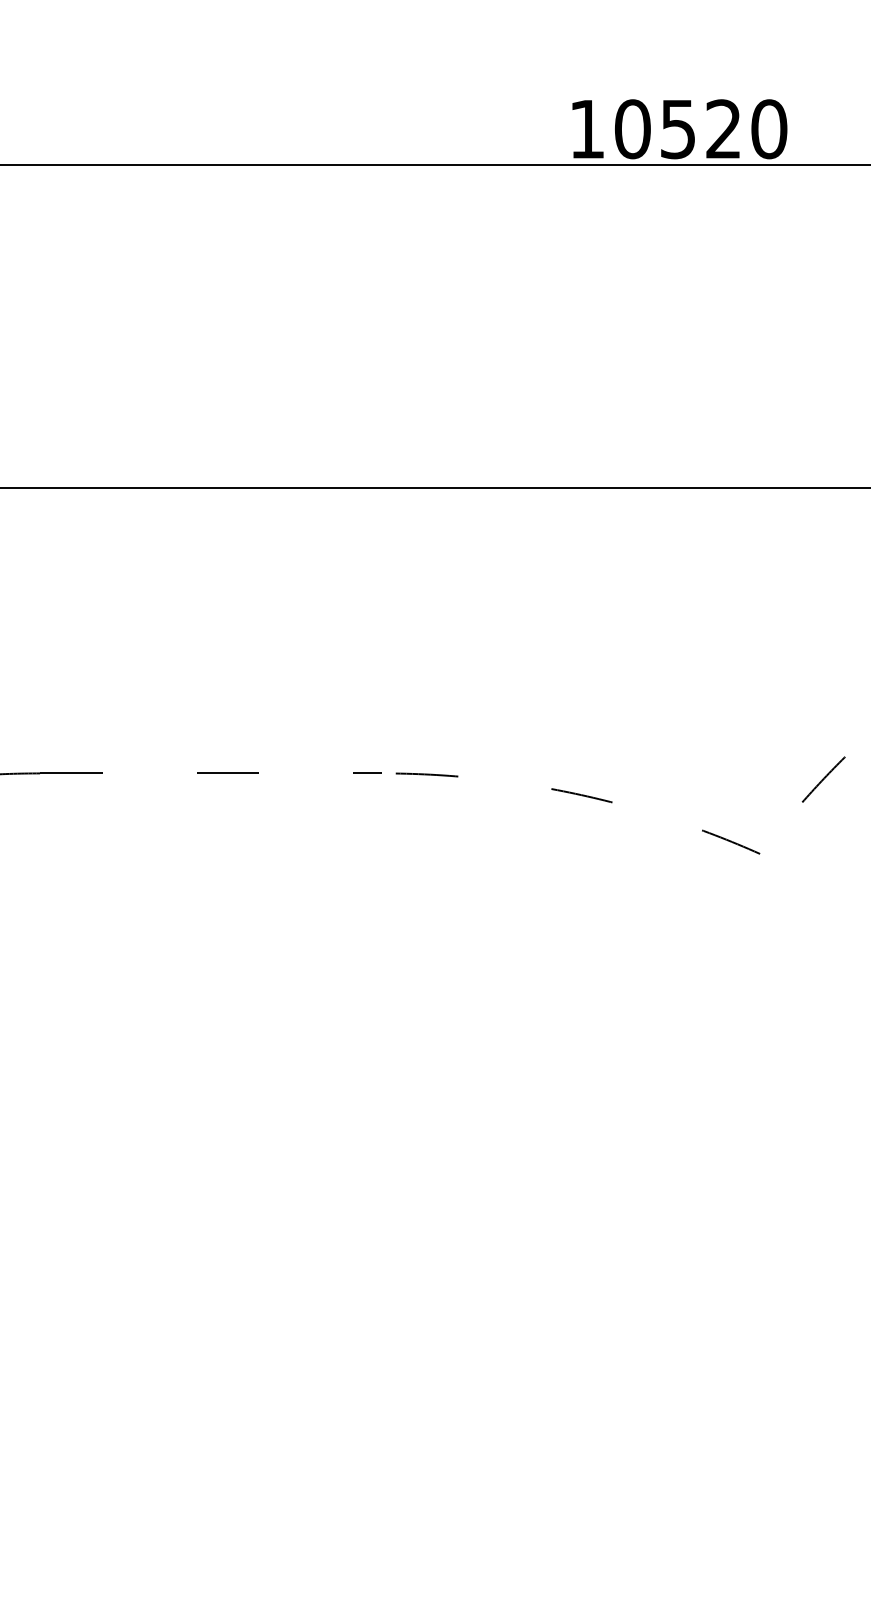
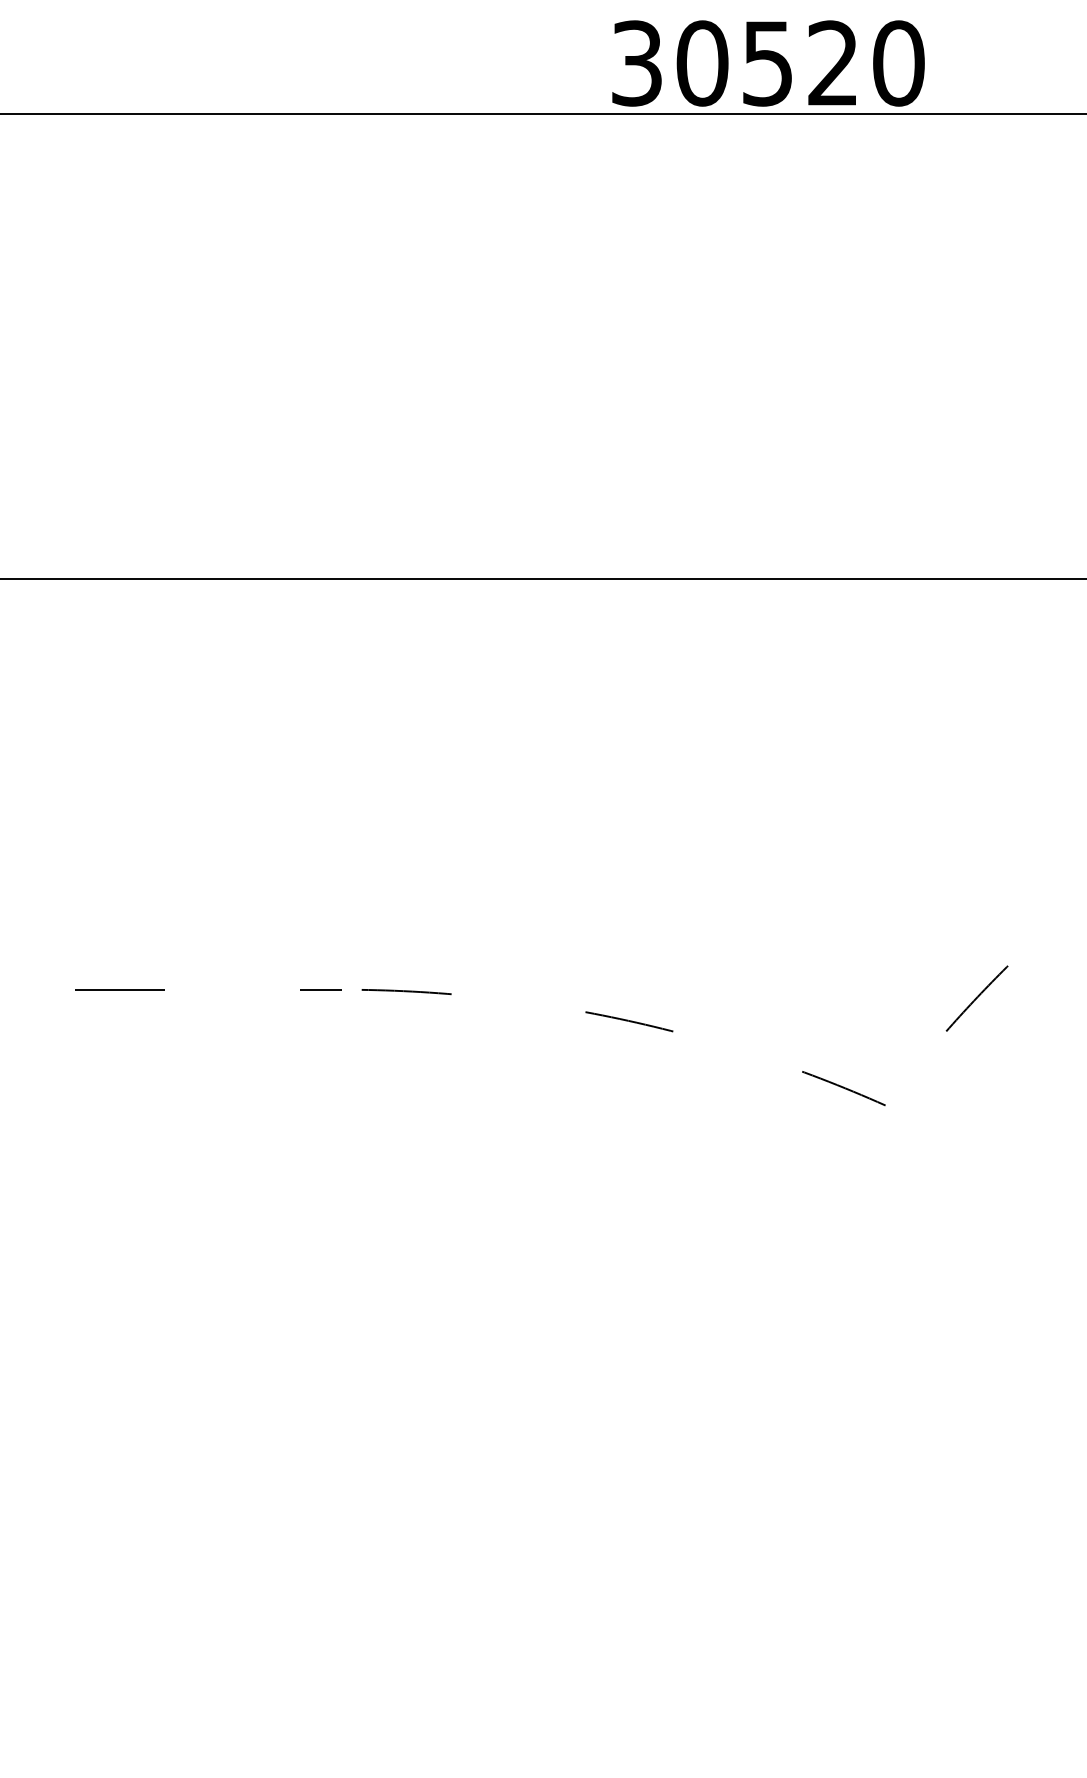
text: (587, 129) -> (637, 63), 10520 -> 30520

